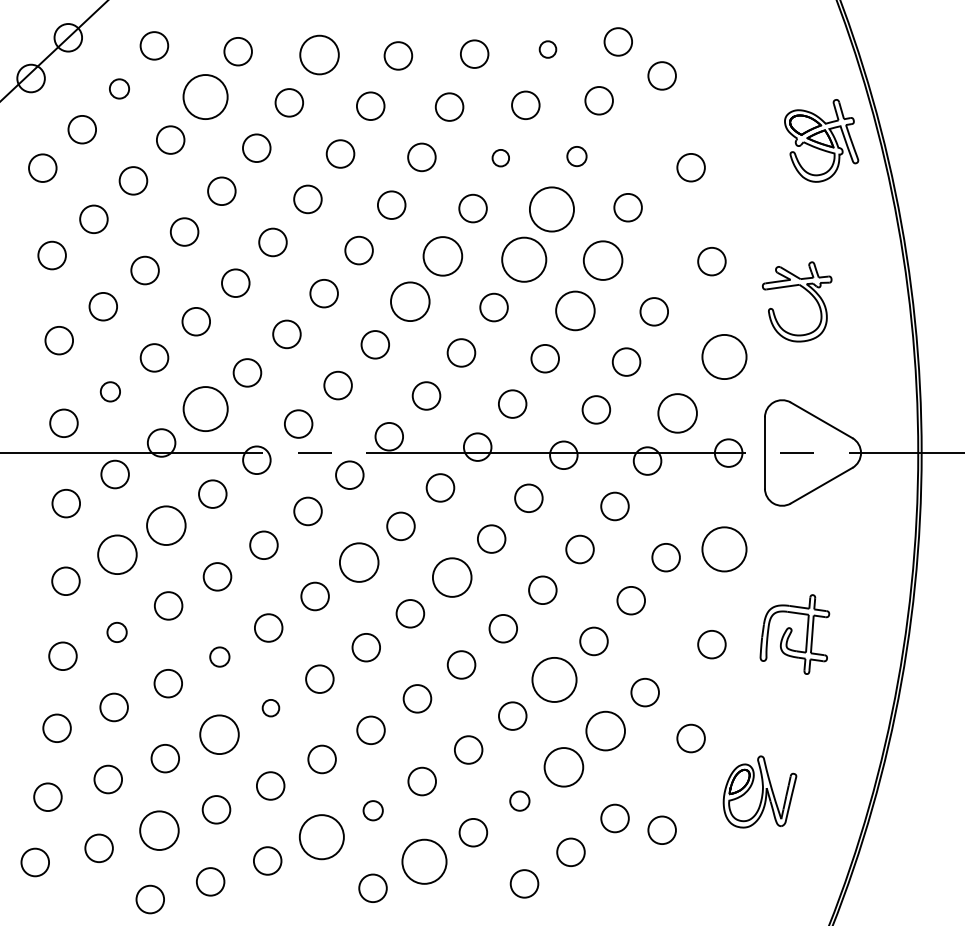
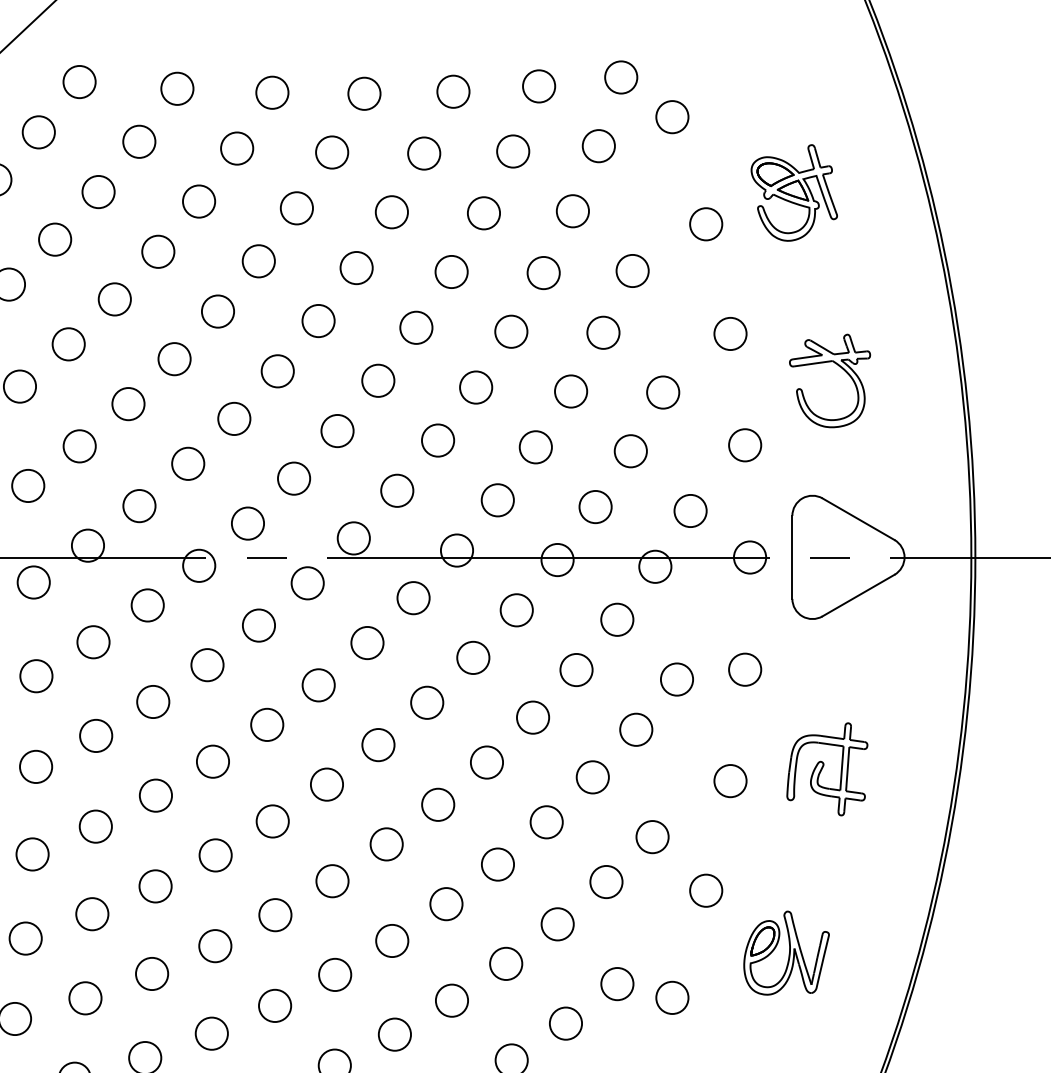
circle: (547, 49) -> (538, 86), size x1.67
circle: (319, 54) -> (272, 92), size x0.71
circle: (119, 88) -> (38, 131), size x1.43
circle: (205, 96) -> (139, 141), size x0.62
part: (821, 140) -> (794, 192), moved
circle: (576, 156) -> (572, 211), size x1.43
circle: (500, 157) -> (483, 212), size x1.67
circle: (551, 209) -> (543, 273), size x0.62
circle: (442, 256) -> (415, 327), size x0.71
circle: (524, 259) -> (511, 331), size x0.62
circle: (602, 260) -> (602, 332), size x0.71
circle: (410, 301) -> (378, 380), size x0.71
circle: (575, 310) -> (571, 391), size x0.71
circle: (724, 356) -> (745, 444), size x0.62
circle: (110, 391) -> (28, 485), size x1.43
circle: (205, 408) -> (139, 505), size x0.62
circle: (677, 412) -> (690, 510), size x0.71
circle: (166, 525) -> (93, 642), size x0.71
circle: (724, 548) -> (745, 668), size x0.62
circle: (117, 554) -> (36, 675), size x0.71
circle: (359, 562) -> (319, 685), size x0.71
circle: (451, 577) -> (426, 702), size x0.71
circle: (116, 632) -> (35, 766), size x1.43
circle: (219, 656) -> (155, 794), size x1.43
circle: (554, 679) -> (546, 821), size x0.62
circle: (270, 707) -> (215, 854), size x1.67
circle: (605, 730) -> (606, 881), size x0.71
circle: (219, 734) -> (155, 886), size x0.71
circle: (563, 767) -> (557, 924), size x0.71
circle: (519, 800) -> (505, 963), size x1.43
circle: (372, 810) -> (334, 974), size x1.43
circle: (159, 830) -> (85, 998), size x0.71
circle: (321, 836) -> (274, 1005), size x0.62
circle: (424, 861) -> (394, 1034), size x0.62

